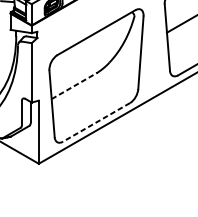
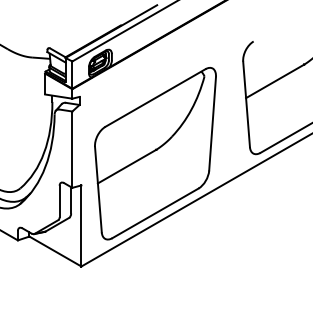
line: (73, 85) -> (126, 166), dashed -> solid
line: (96, 122) -> (155, 213), dashed -> solid

